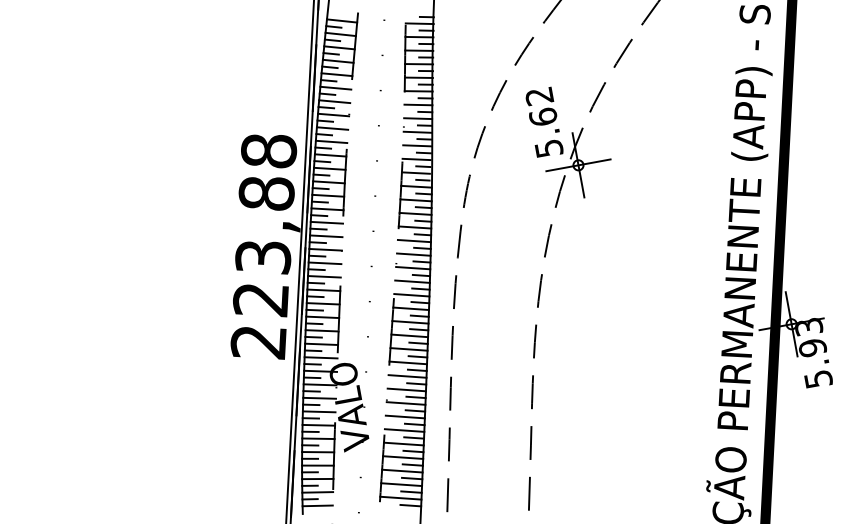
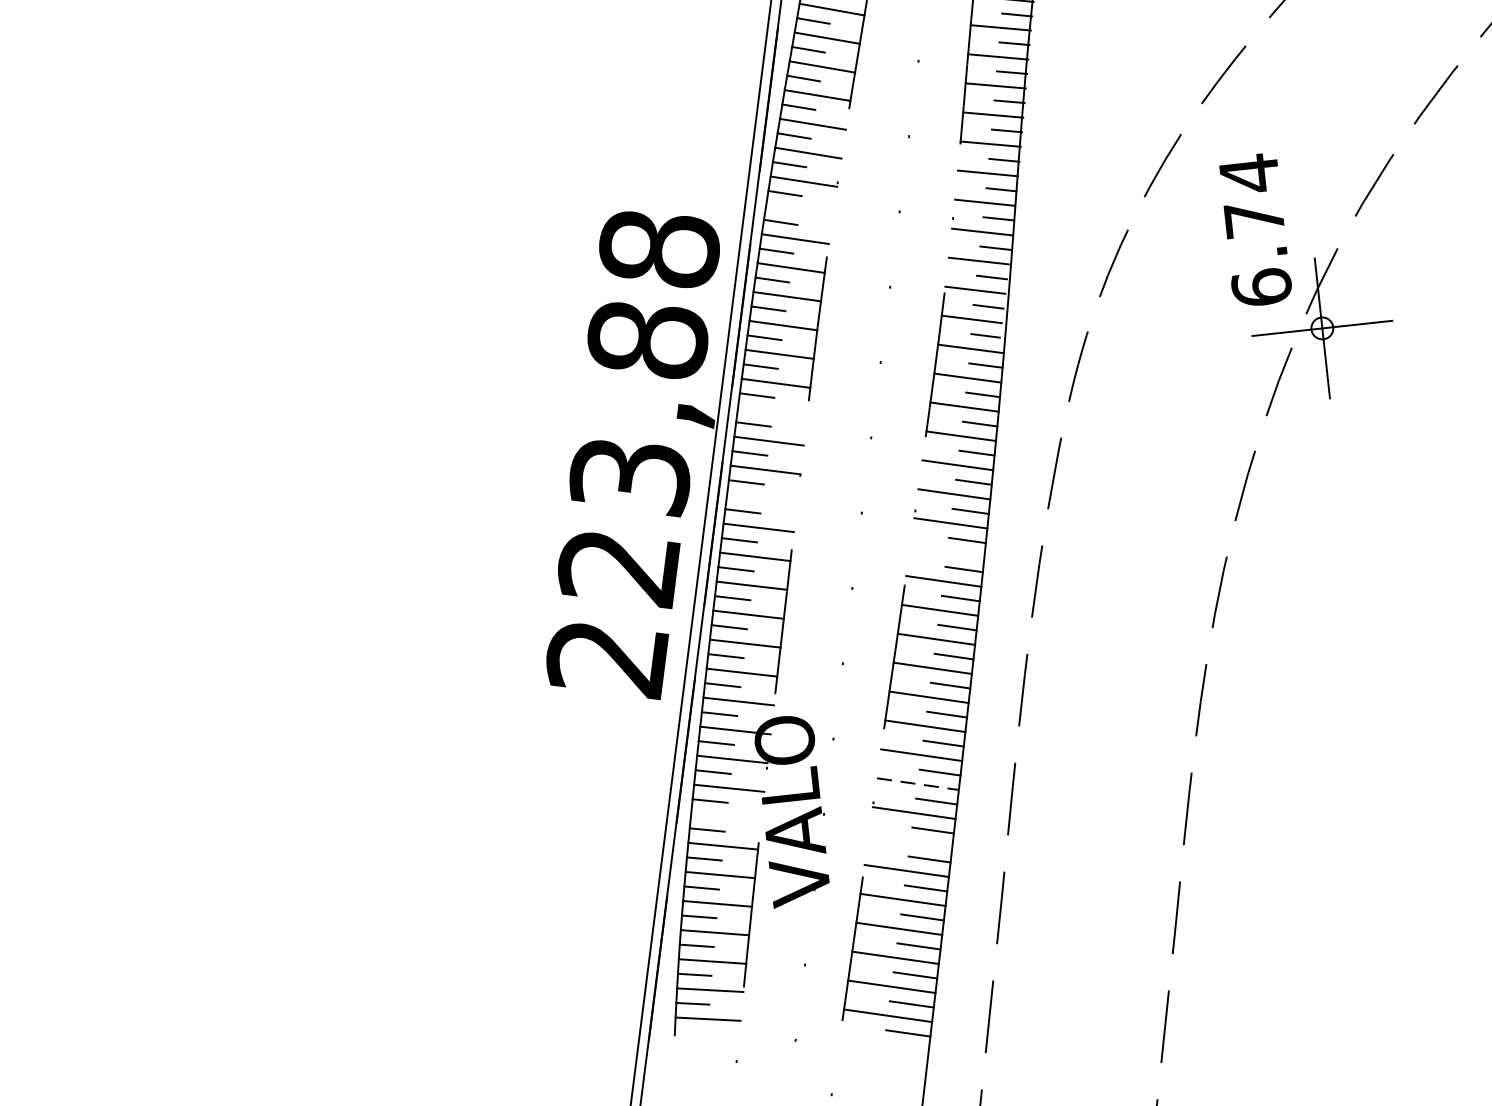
text: (544, 121) -> (1256, 228), 5.62 -> 6.74
line: (332, 128) -> (799, 210), removed
line: (326, 222) -> (771, 411), removed
line: (324, 263) -> (760, 499), removed
line: (412, 281) -> (947, 551), removed
line: (407, 390) -> (919, 785), solid -> dashed
line: (318, 411) -> (724, 816), removed
line: (404, 416) -> (908, 840), removed

